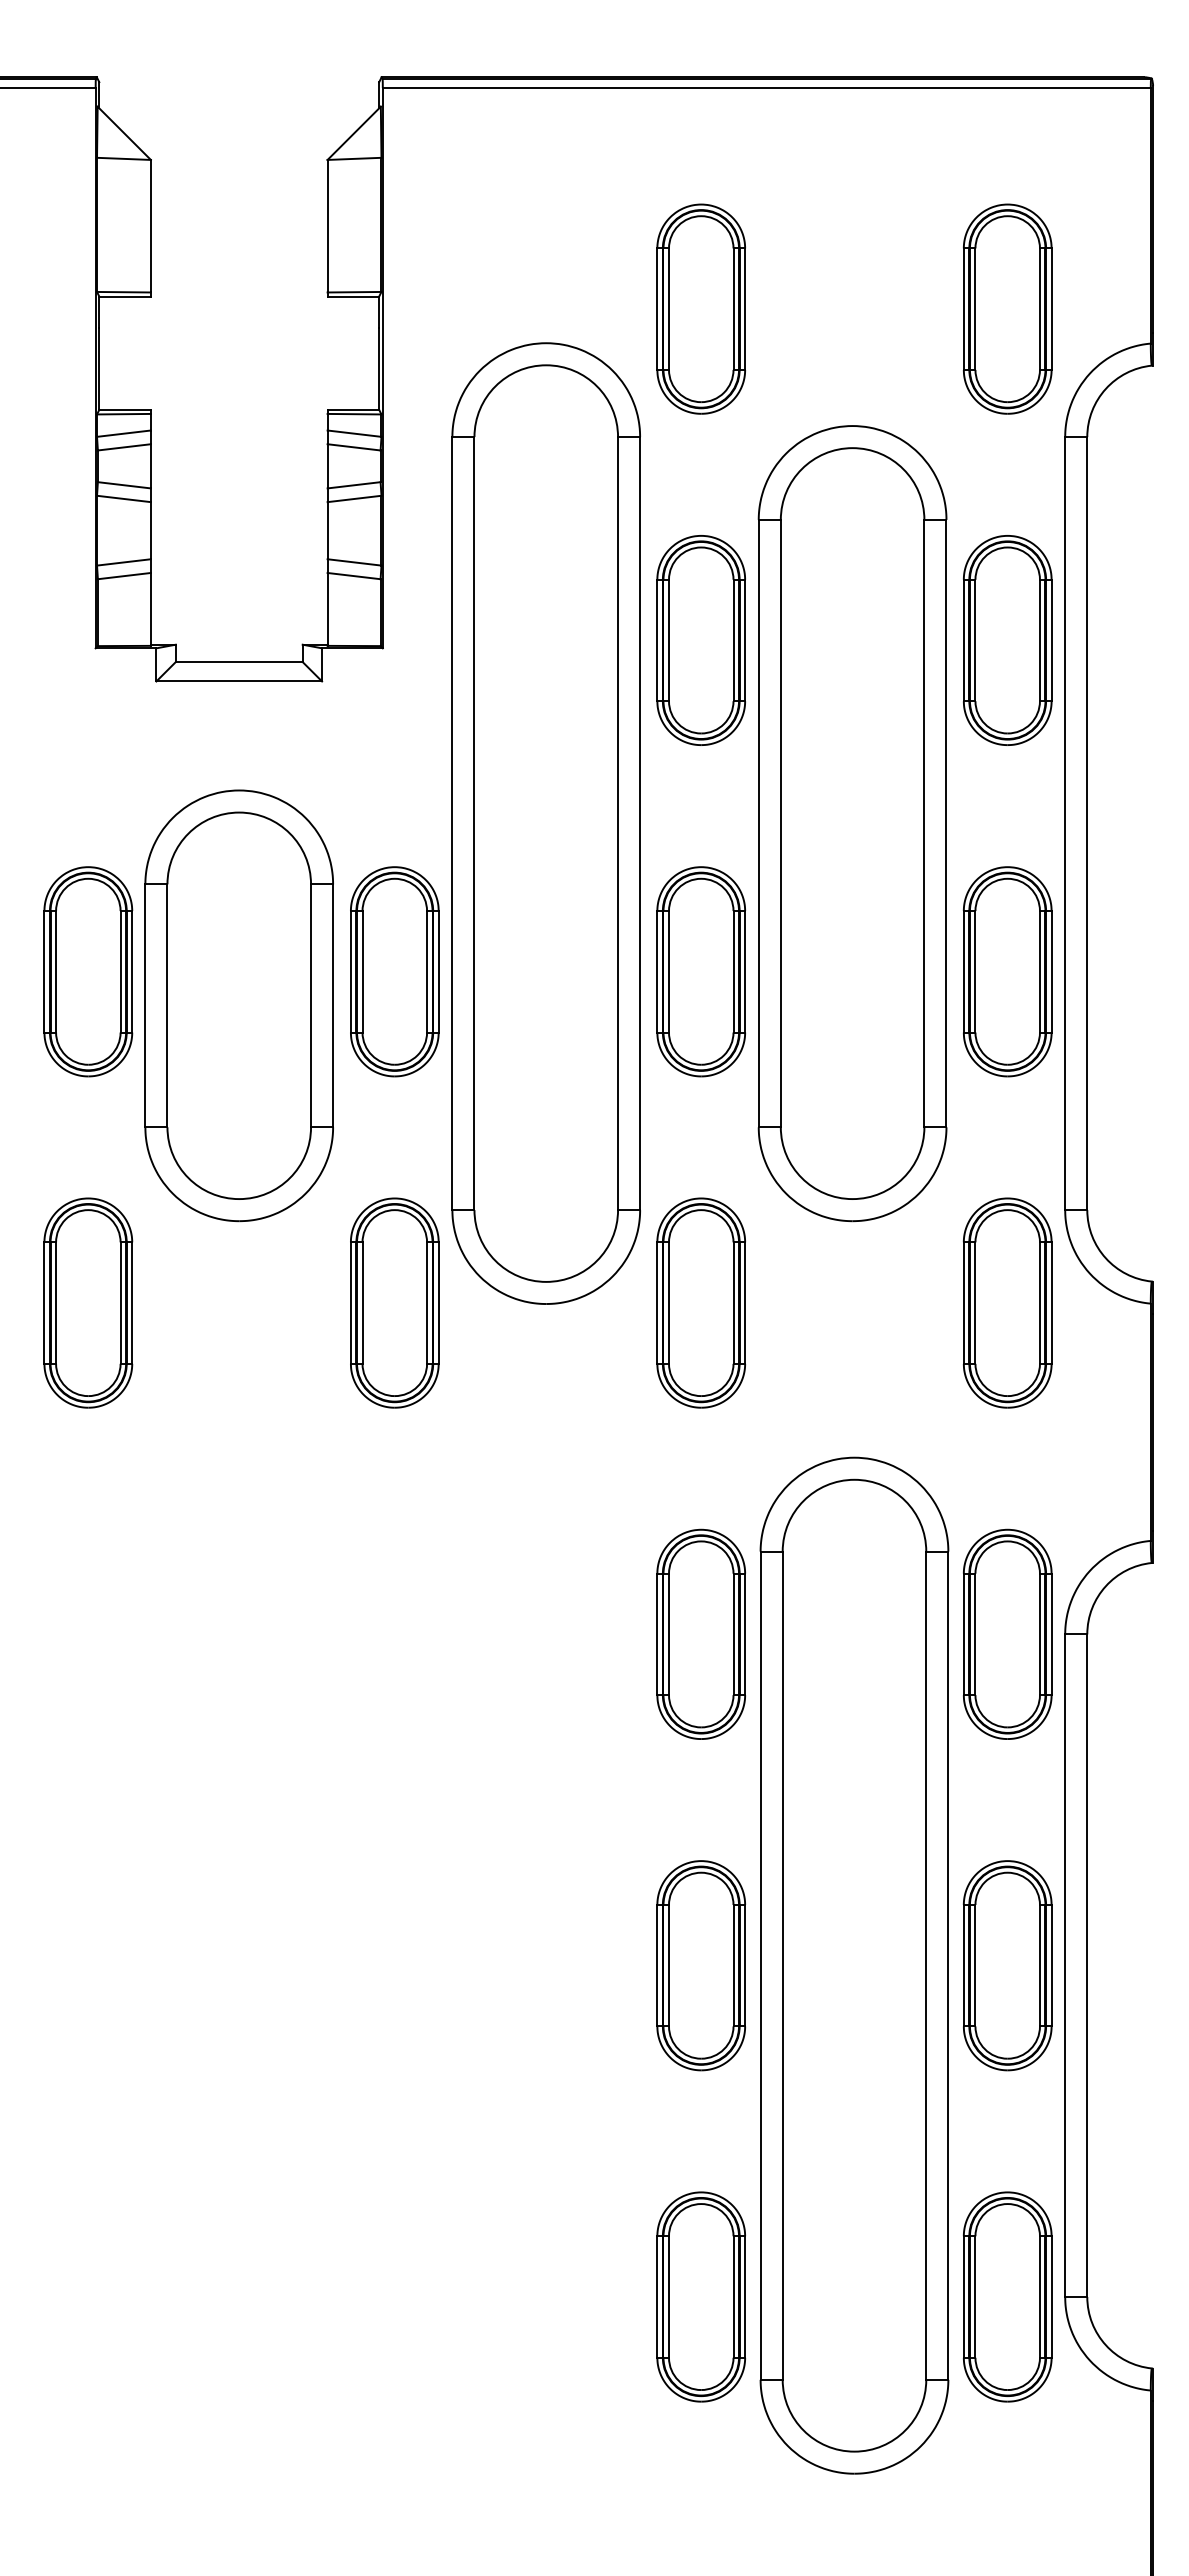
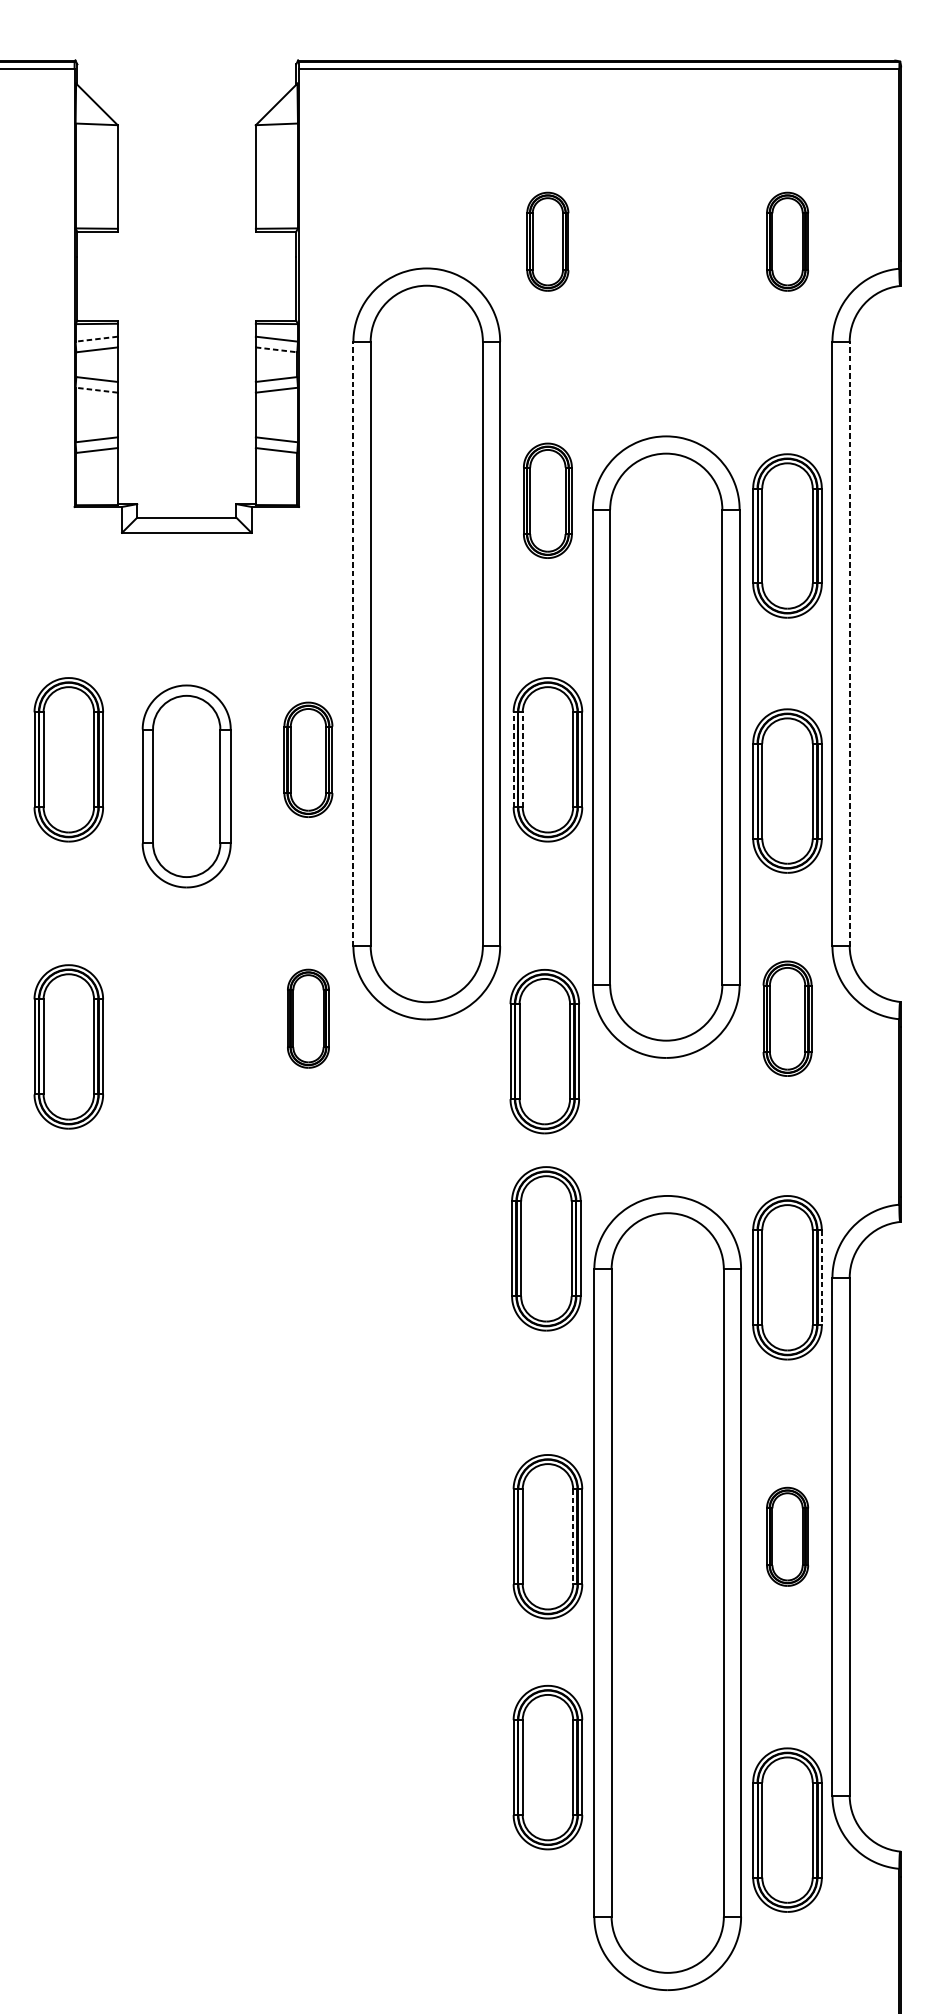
part: (700, 308) -> (547, 241), size x0.6
part: (1007, 308) -> (787, 241), size x0.6
line: (123, 433) -> (96, 339), solid -> dashed
line: (354, 447) -> (276, 349), solid -> dashed
line: (123, 498) -> (96, 389), solid -> dashed
part: (700, 640) -> (547, 500), size x0.7
part: (1007, 640) -> (787, 536), moved
line: (452, 823) -> (353, 643), solid -> dashed
part: (852, 823) -> (666, 747), moved
line: (1087, 823) -> (849, 643), solid -> dashed
part: (394, 971) -> (308, 759), size x0.7
line: (657, 971) -> (513, 759), solid -> dashed
line: (669, 971) -> (523, 759), solid -> dashed
part: (1007, 971) -> (787, 790), moved
part: (238, 1005) -> (186, 786), size x0.6
part: (88, 1302) -> (68, 1046), moved
part: (394, 1302) -> (308, 1018), size x0.6
part: (700, 1302) -> (544, 1051), moved
part: (1007, 1302) -> (787, 1018), size x0.7
part: (700, 1633) -> (545, 1248), moved
line: (1051, 1634) -> (821, 1277), solid -> dashed
line: (733, 1965) -> (573, 1536), solid -> dashed
part: (854, 1965) -> (667, 1592), moved
part: (1007, 1965) -> (787, 1536), size x0.6
part: (700, 2296) -> (547, 1767), moved
part: (1007, 2296) -> (787, 1829), moved

